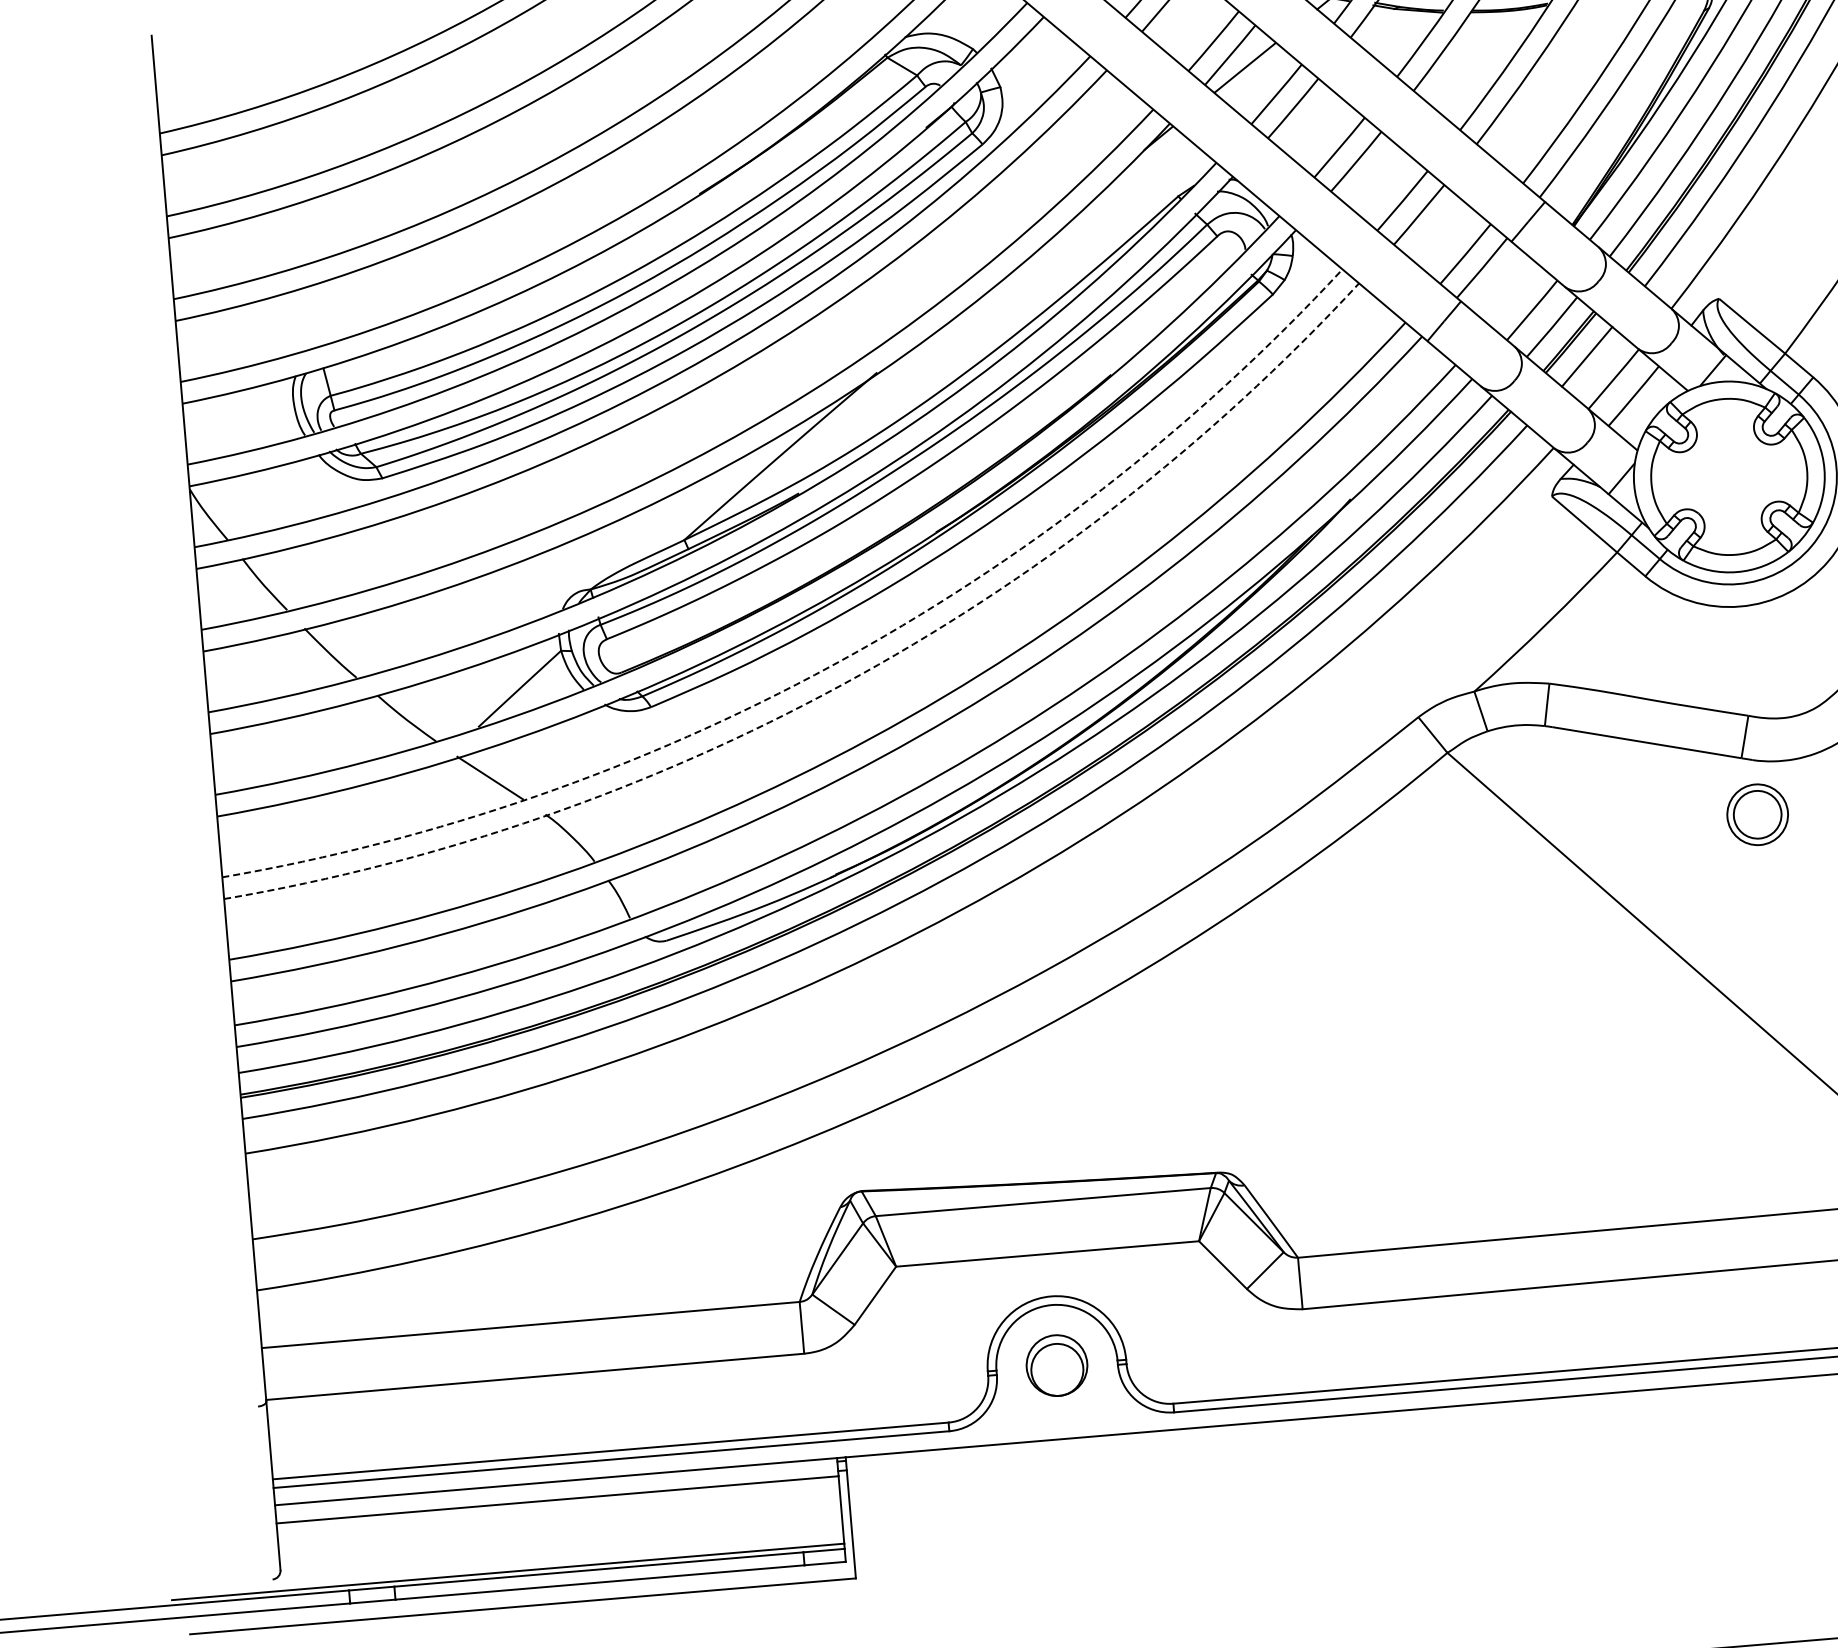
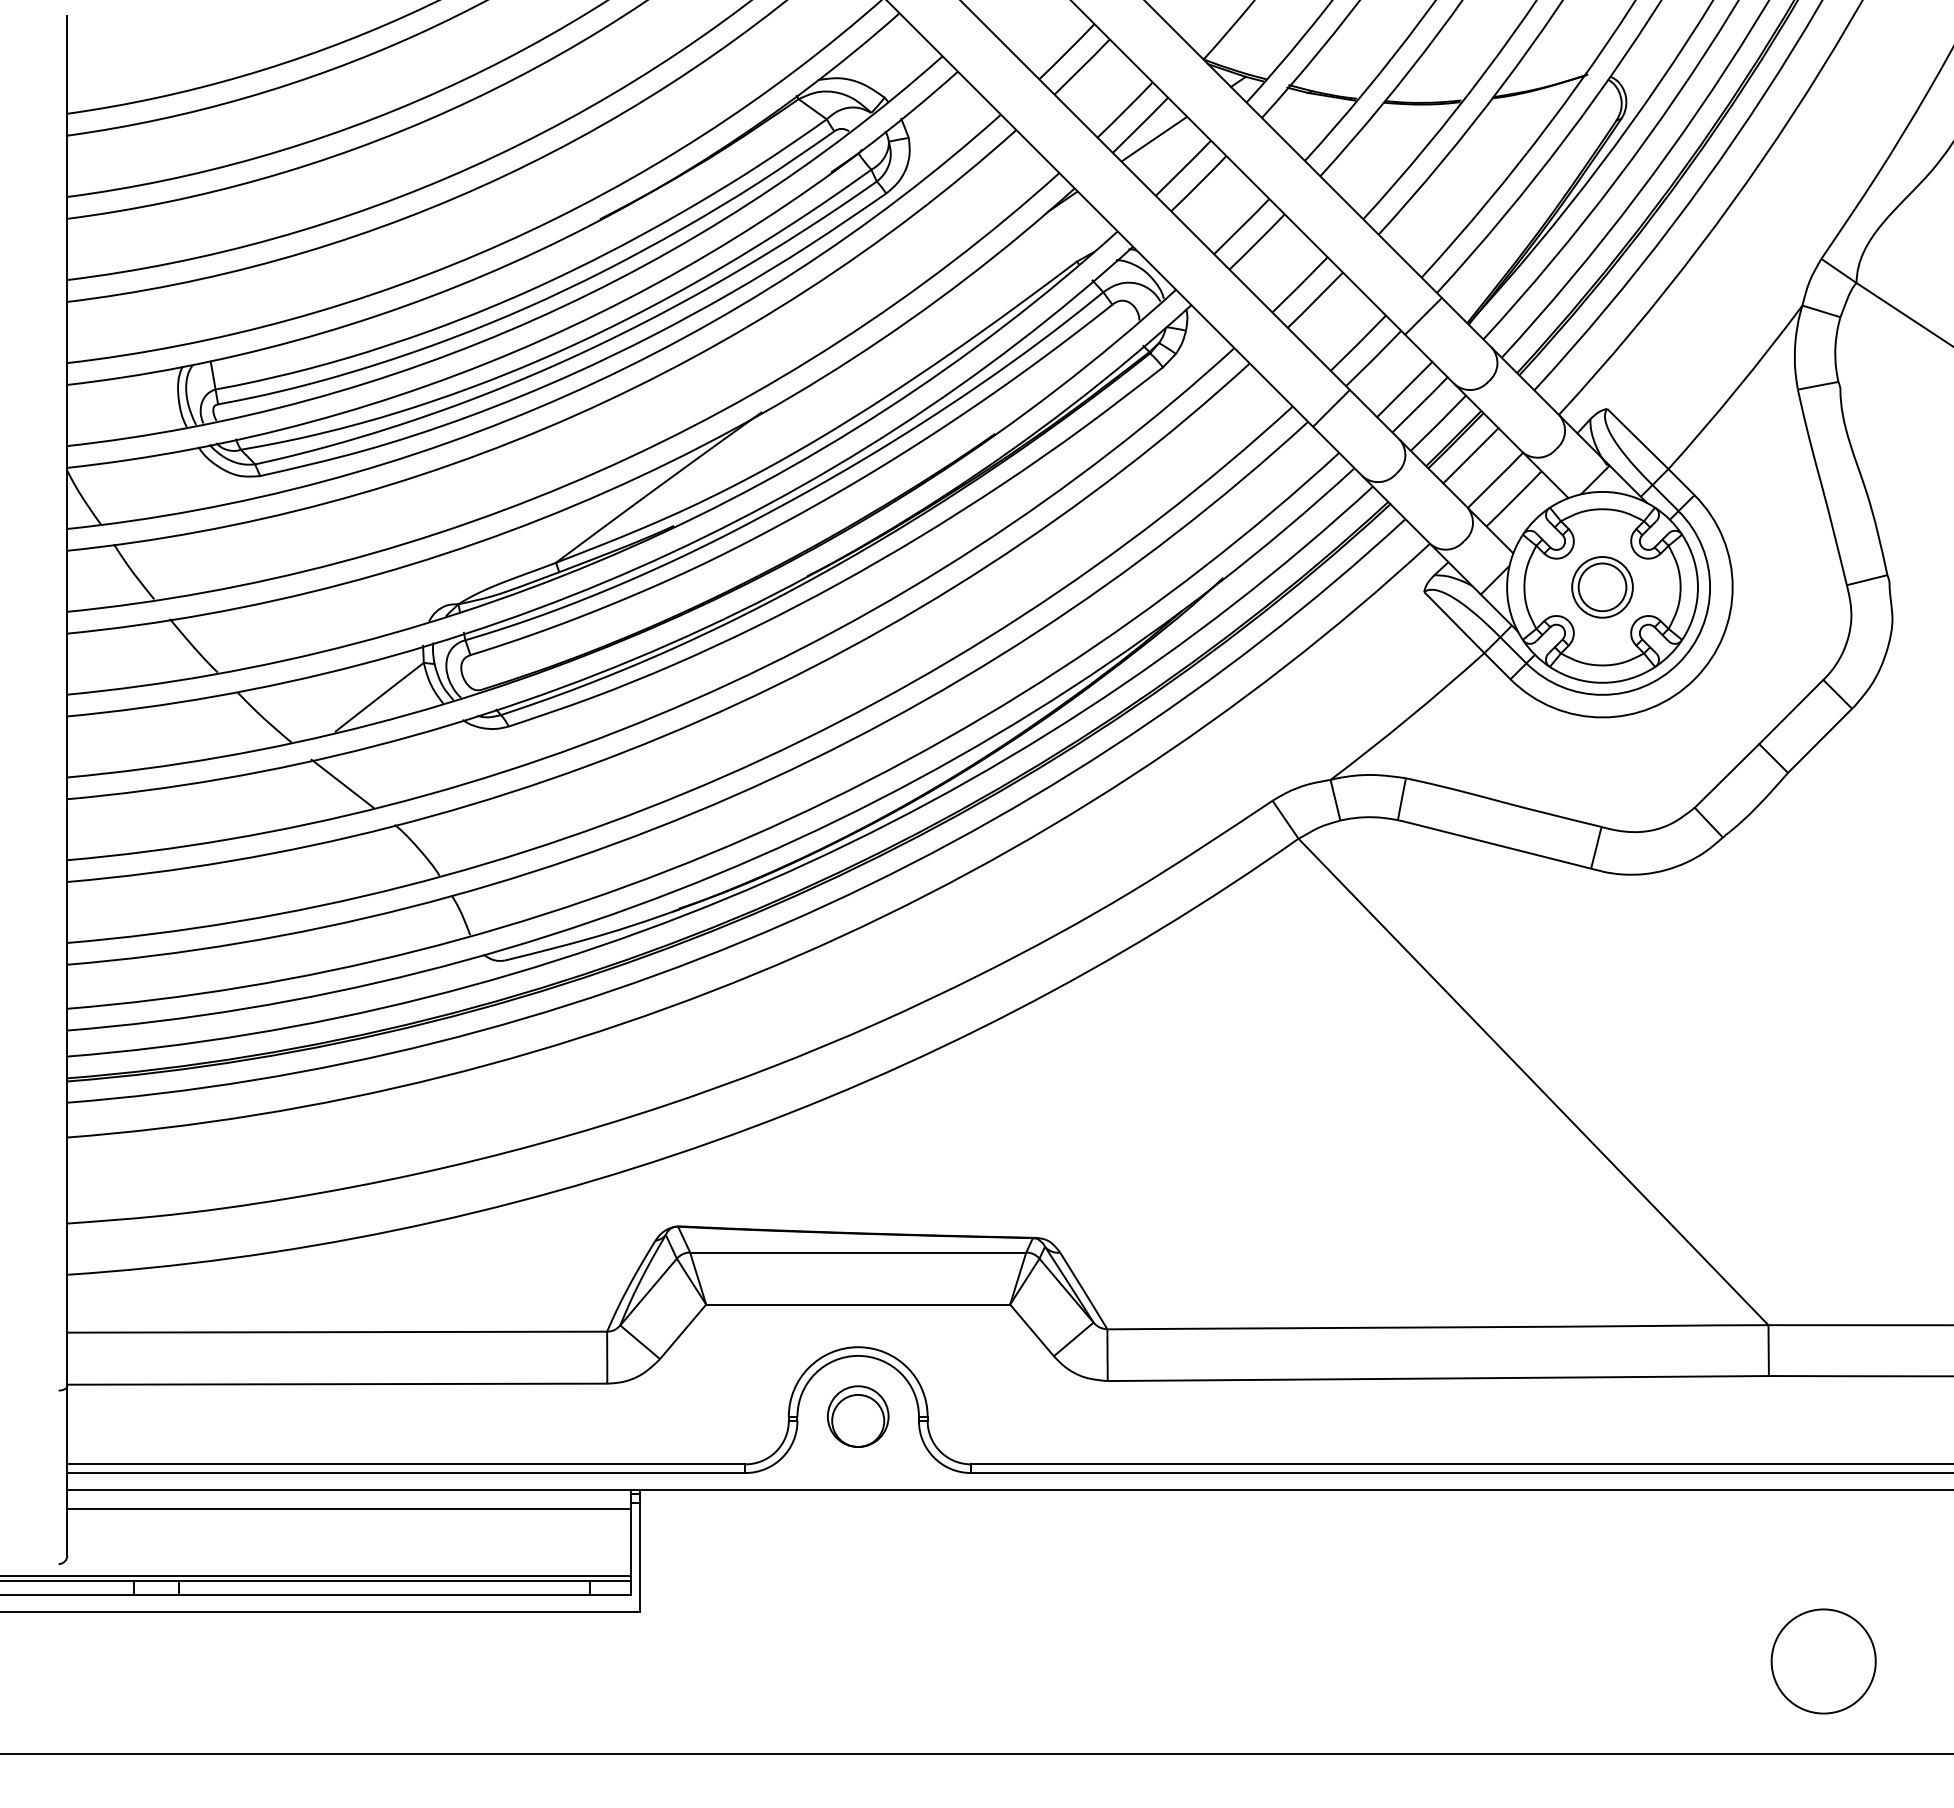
line: (1515, 296) -> (1404, 389), added
arc: (832, 665) -> (693, 700), dashed -> solid
arc: (842, 685) -> (701, 720), dashed -> solid
part: (1757, 814) -> (1602, 587), moved

